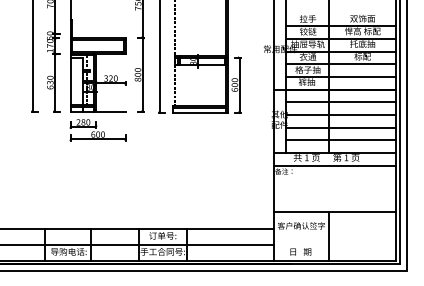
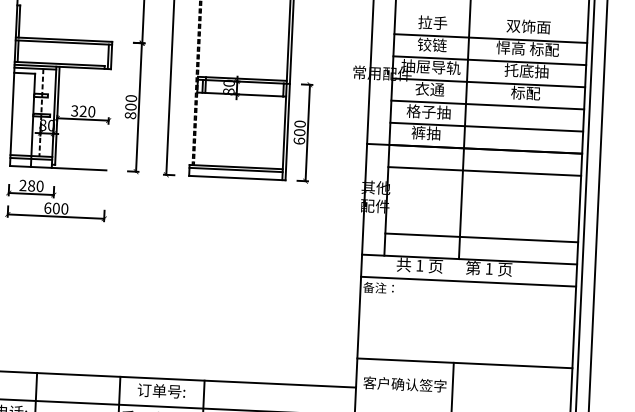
line: (341, 115) -> (483, 194), removed
line: (341, 127) -> (482, 215), removed

